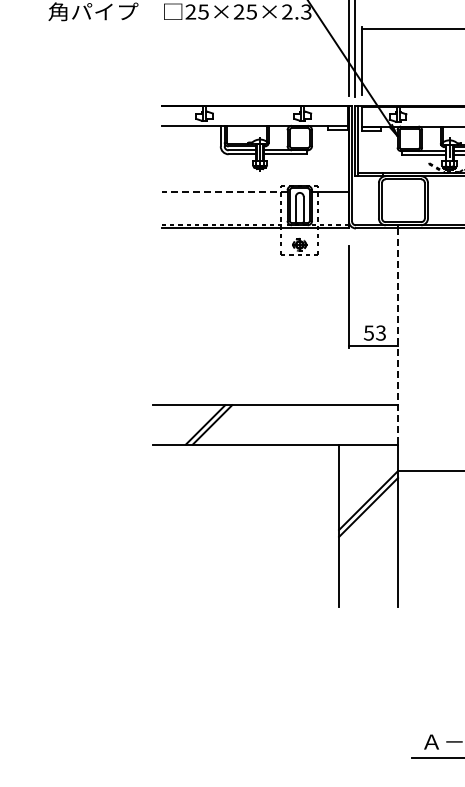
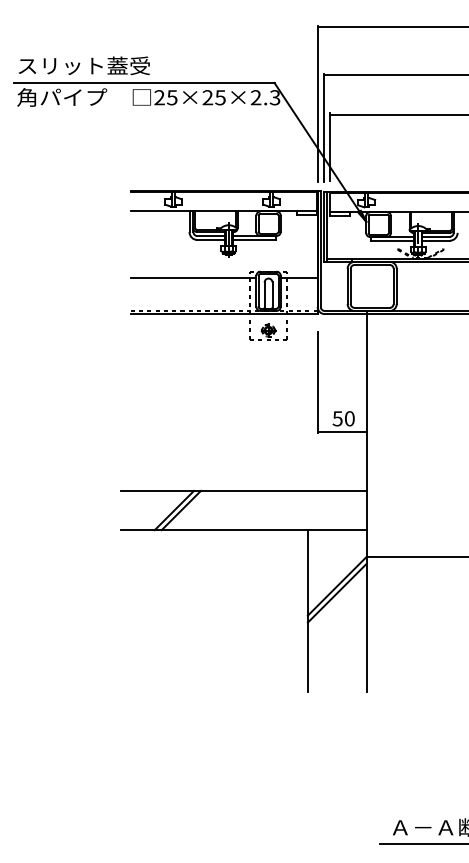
line: (224, 191) -> (193, 277), dashed -> solid
text: (380, 332) -> (349, 418), 53 -> 50
line: (397, 336) -> (366, 422), dashed -> solid

